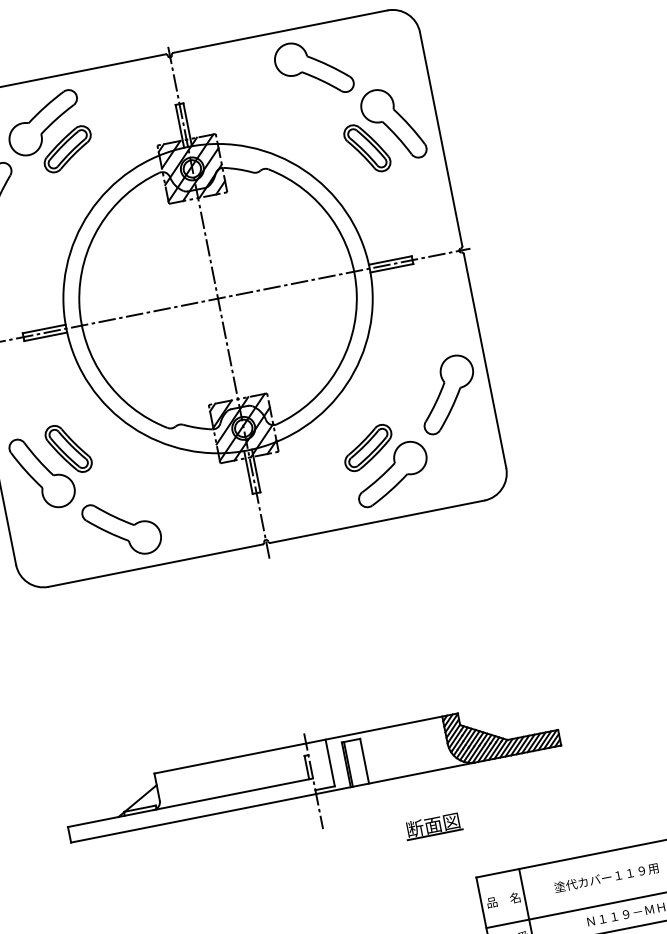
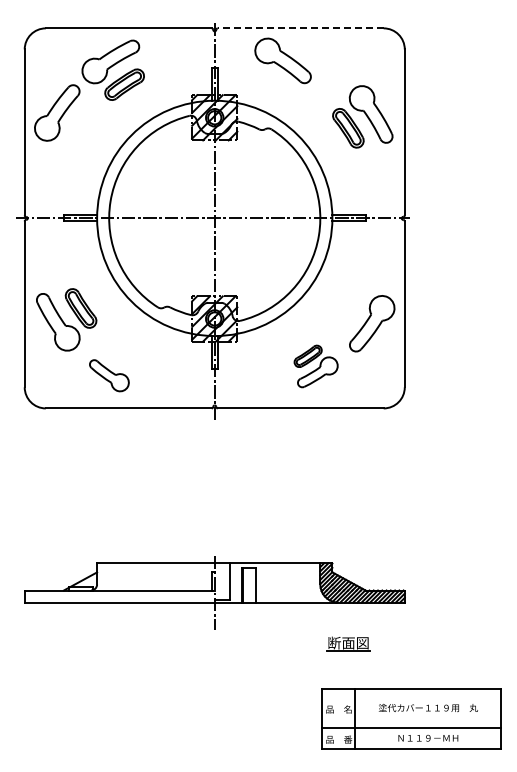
line: (280, 31) -> (300, 28), solid -> dashed
part: (312, 68) -> (282, 60), moved
part: (385, 463) -> (315, 366), size x0.7
part: (122, 528) -> (109, 375), size x0.7
part: (433, 825) -> (348, 643), moved

